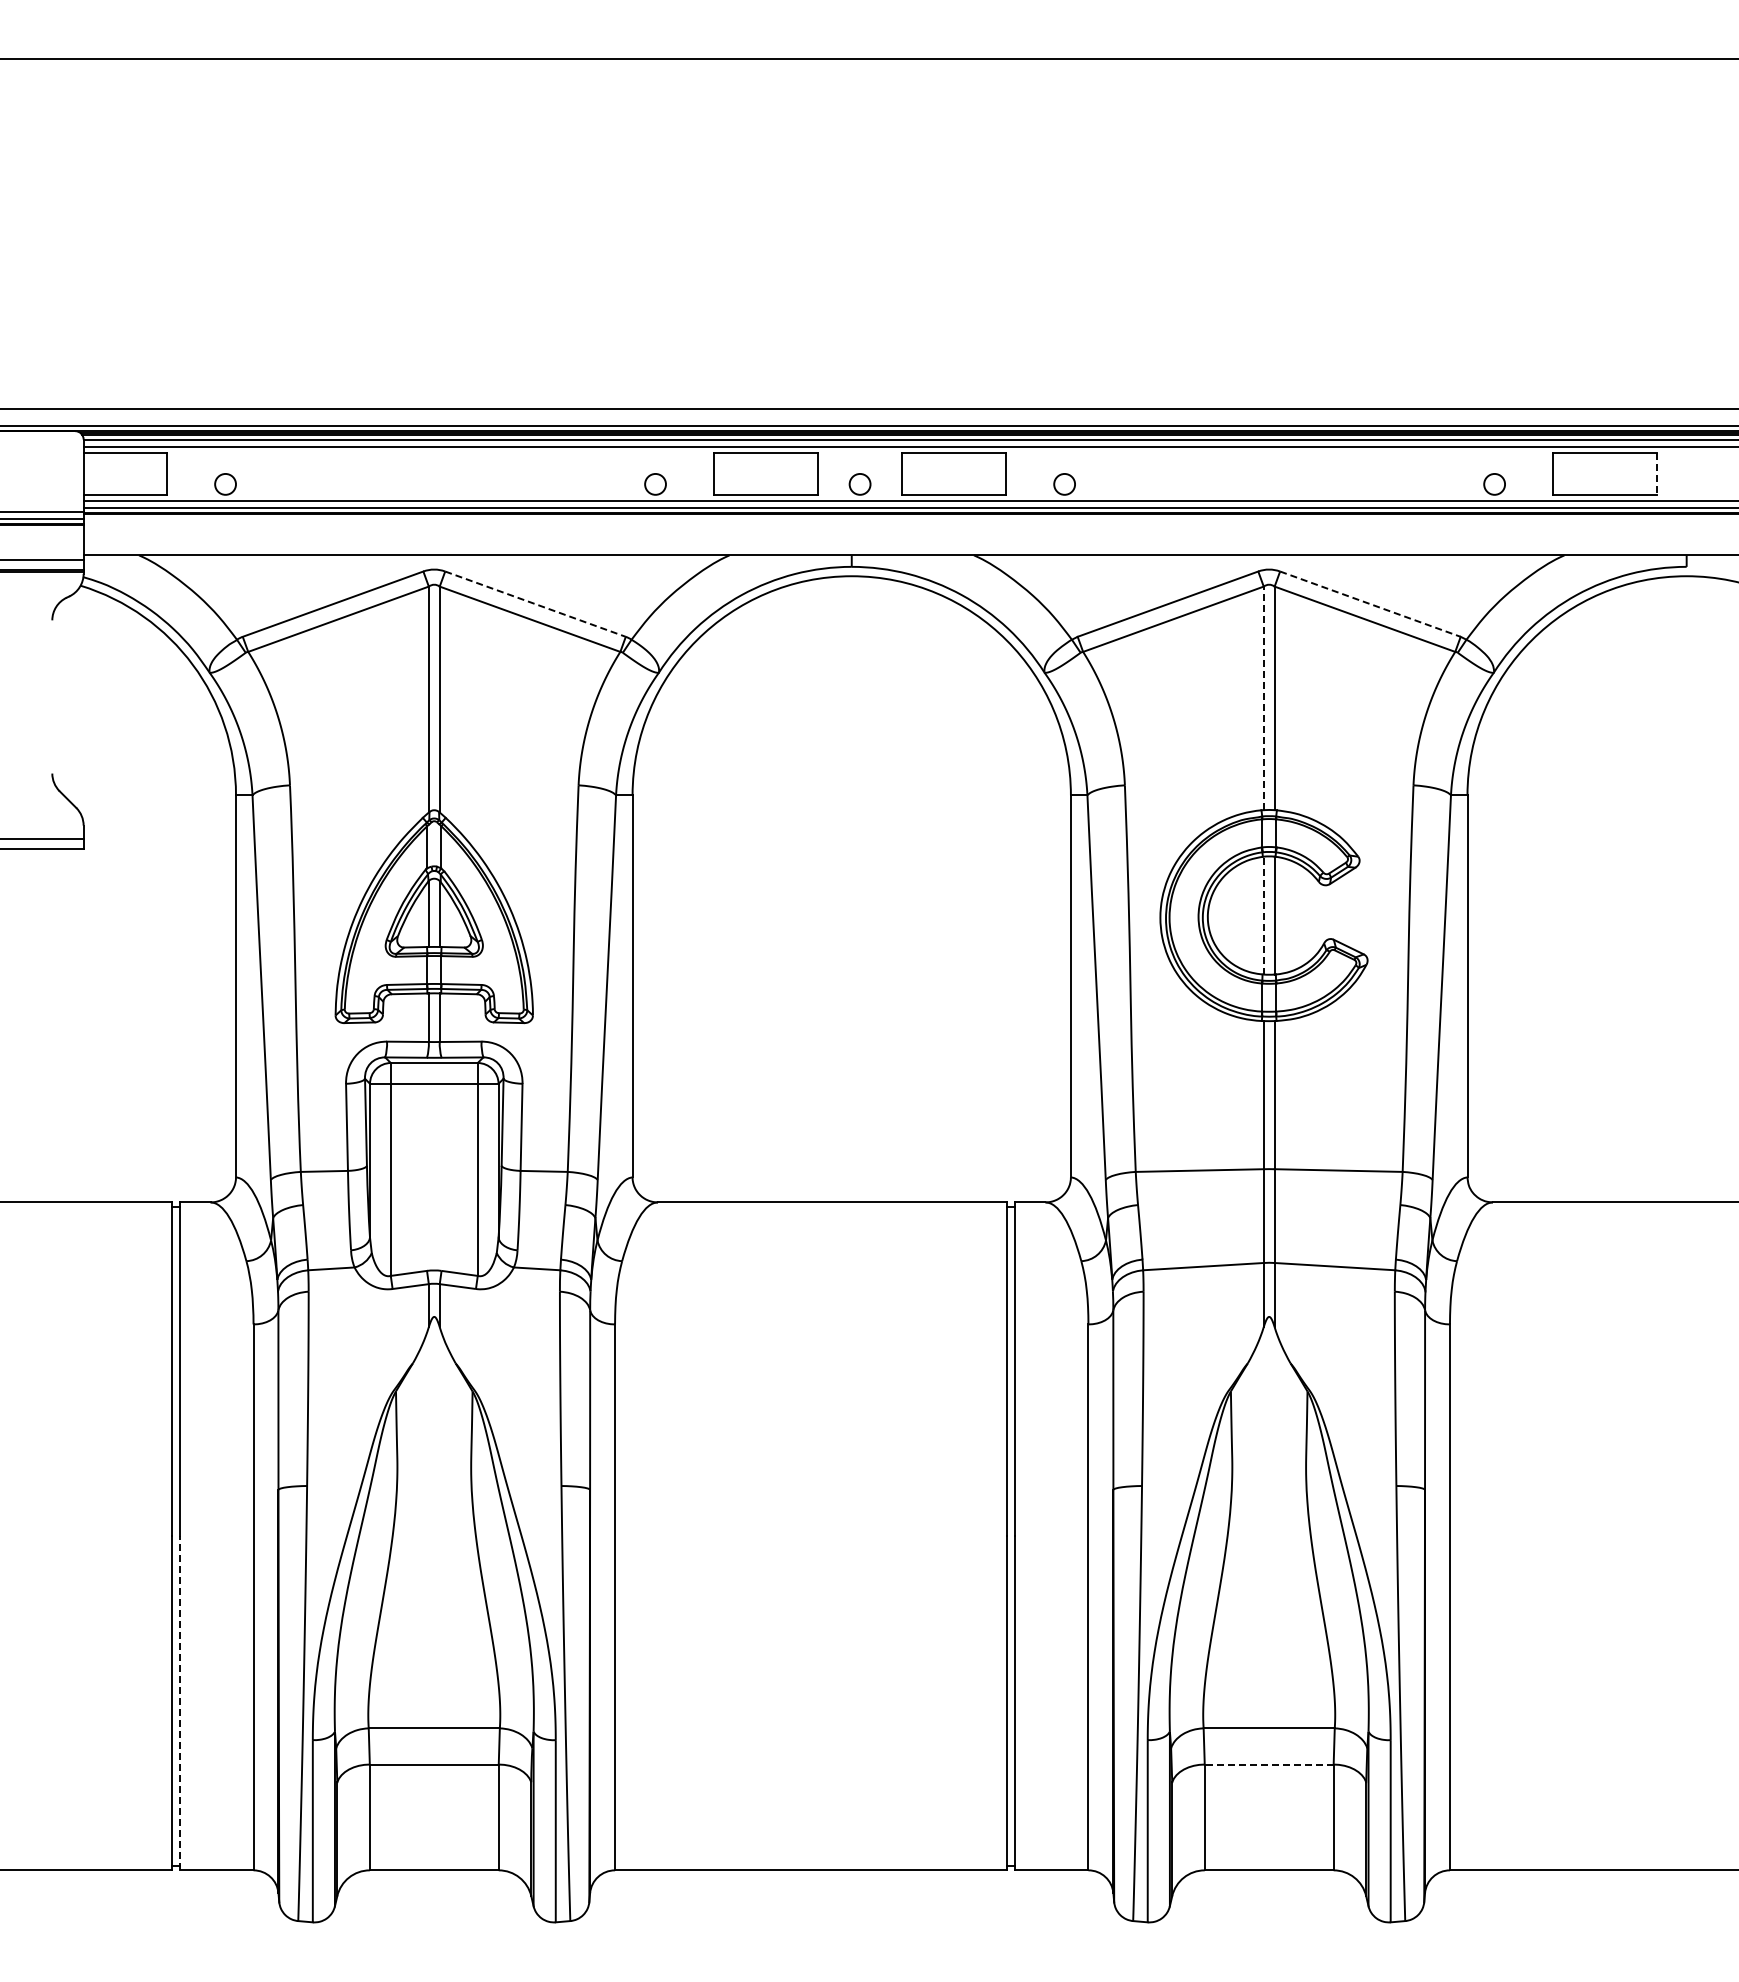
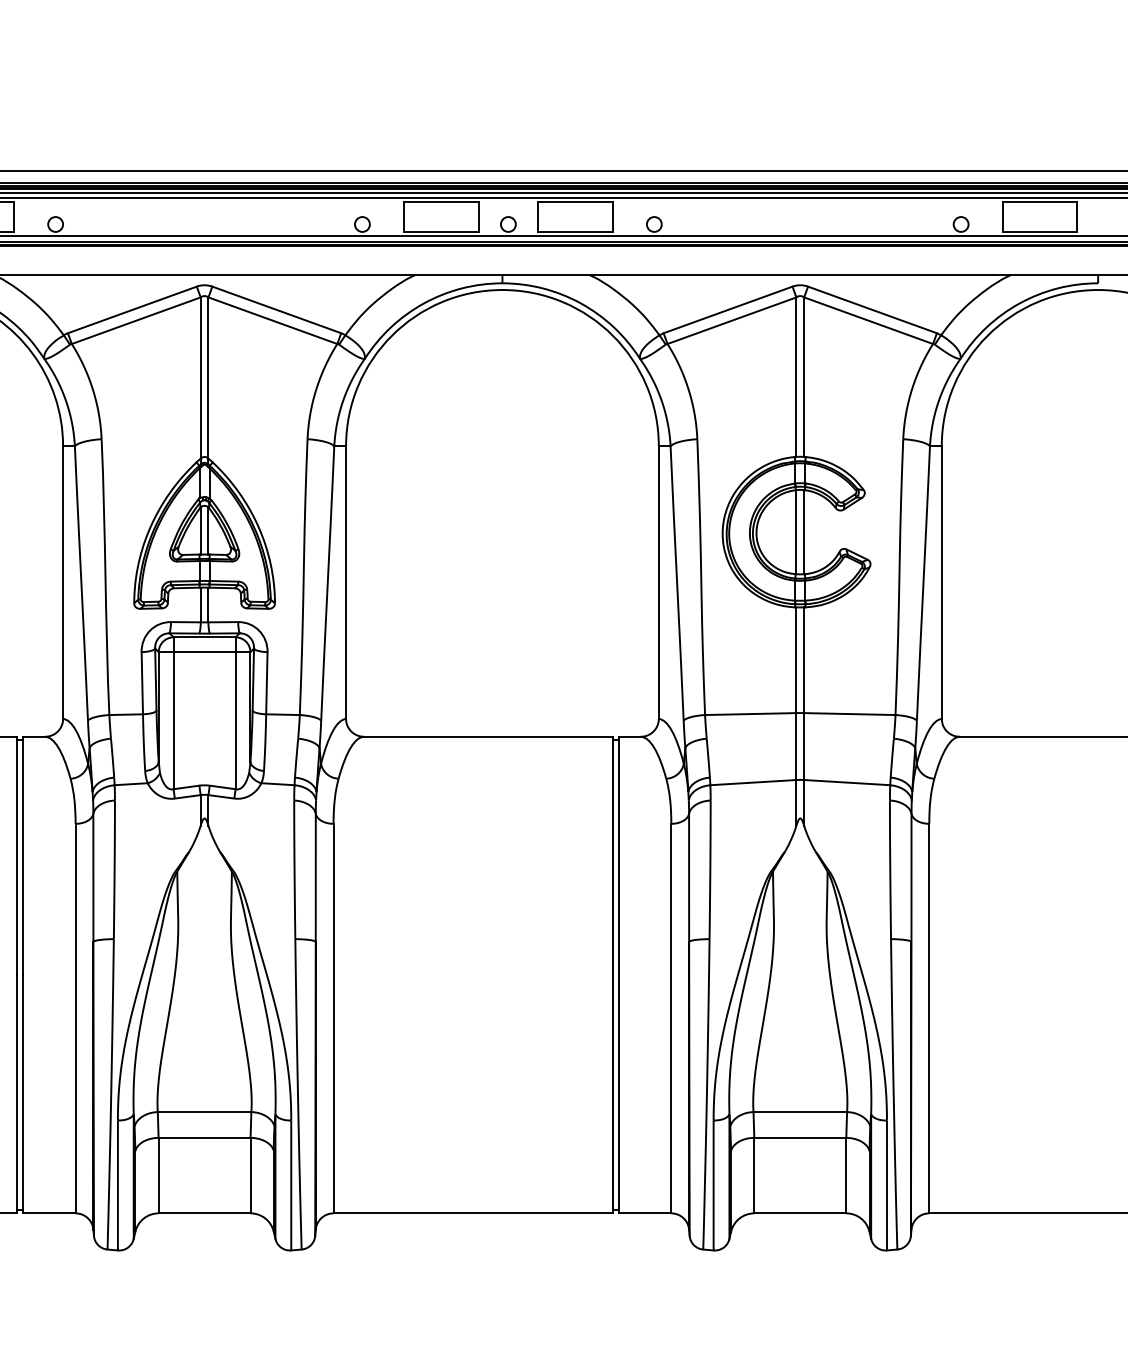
line: (1657, 473) -> (1077, 216), dashed -> solid
line: (535, 604) -> (276, 310), dashed -> solid
line: (1370, 604) -> (872, 310), dashed -> solid
line: (1263, 698) -> (796, 377), dashed -> solid
line: (1263, 915) -> (796, 532), dashed -> solid
line: (180, 1703) -> (23, 1094), dashed -> solid
line: (1268, 1764) -> (799, 1137), dashed -> solid

